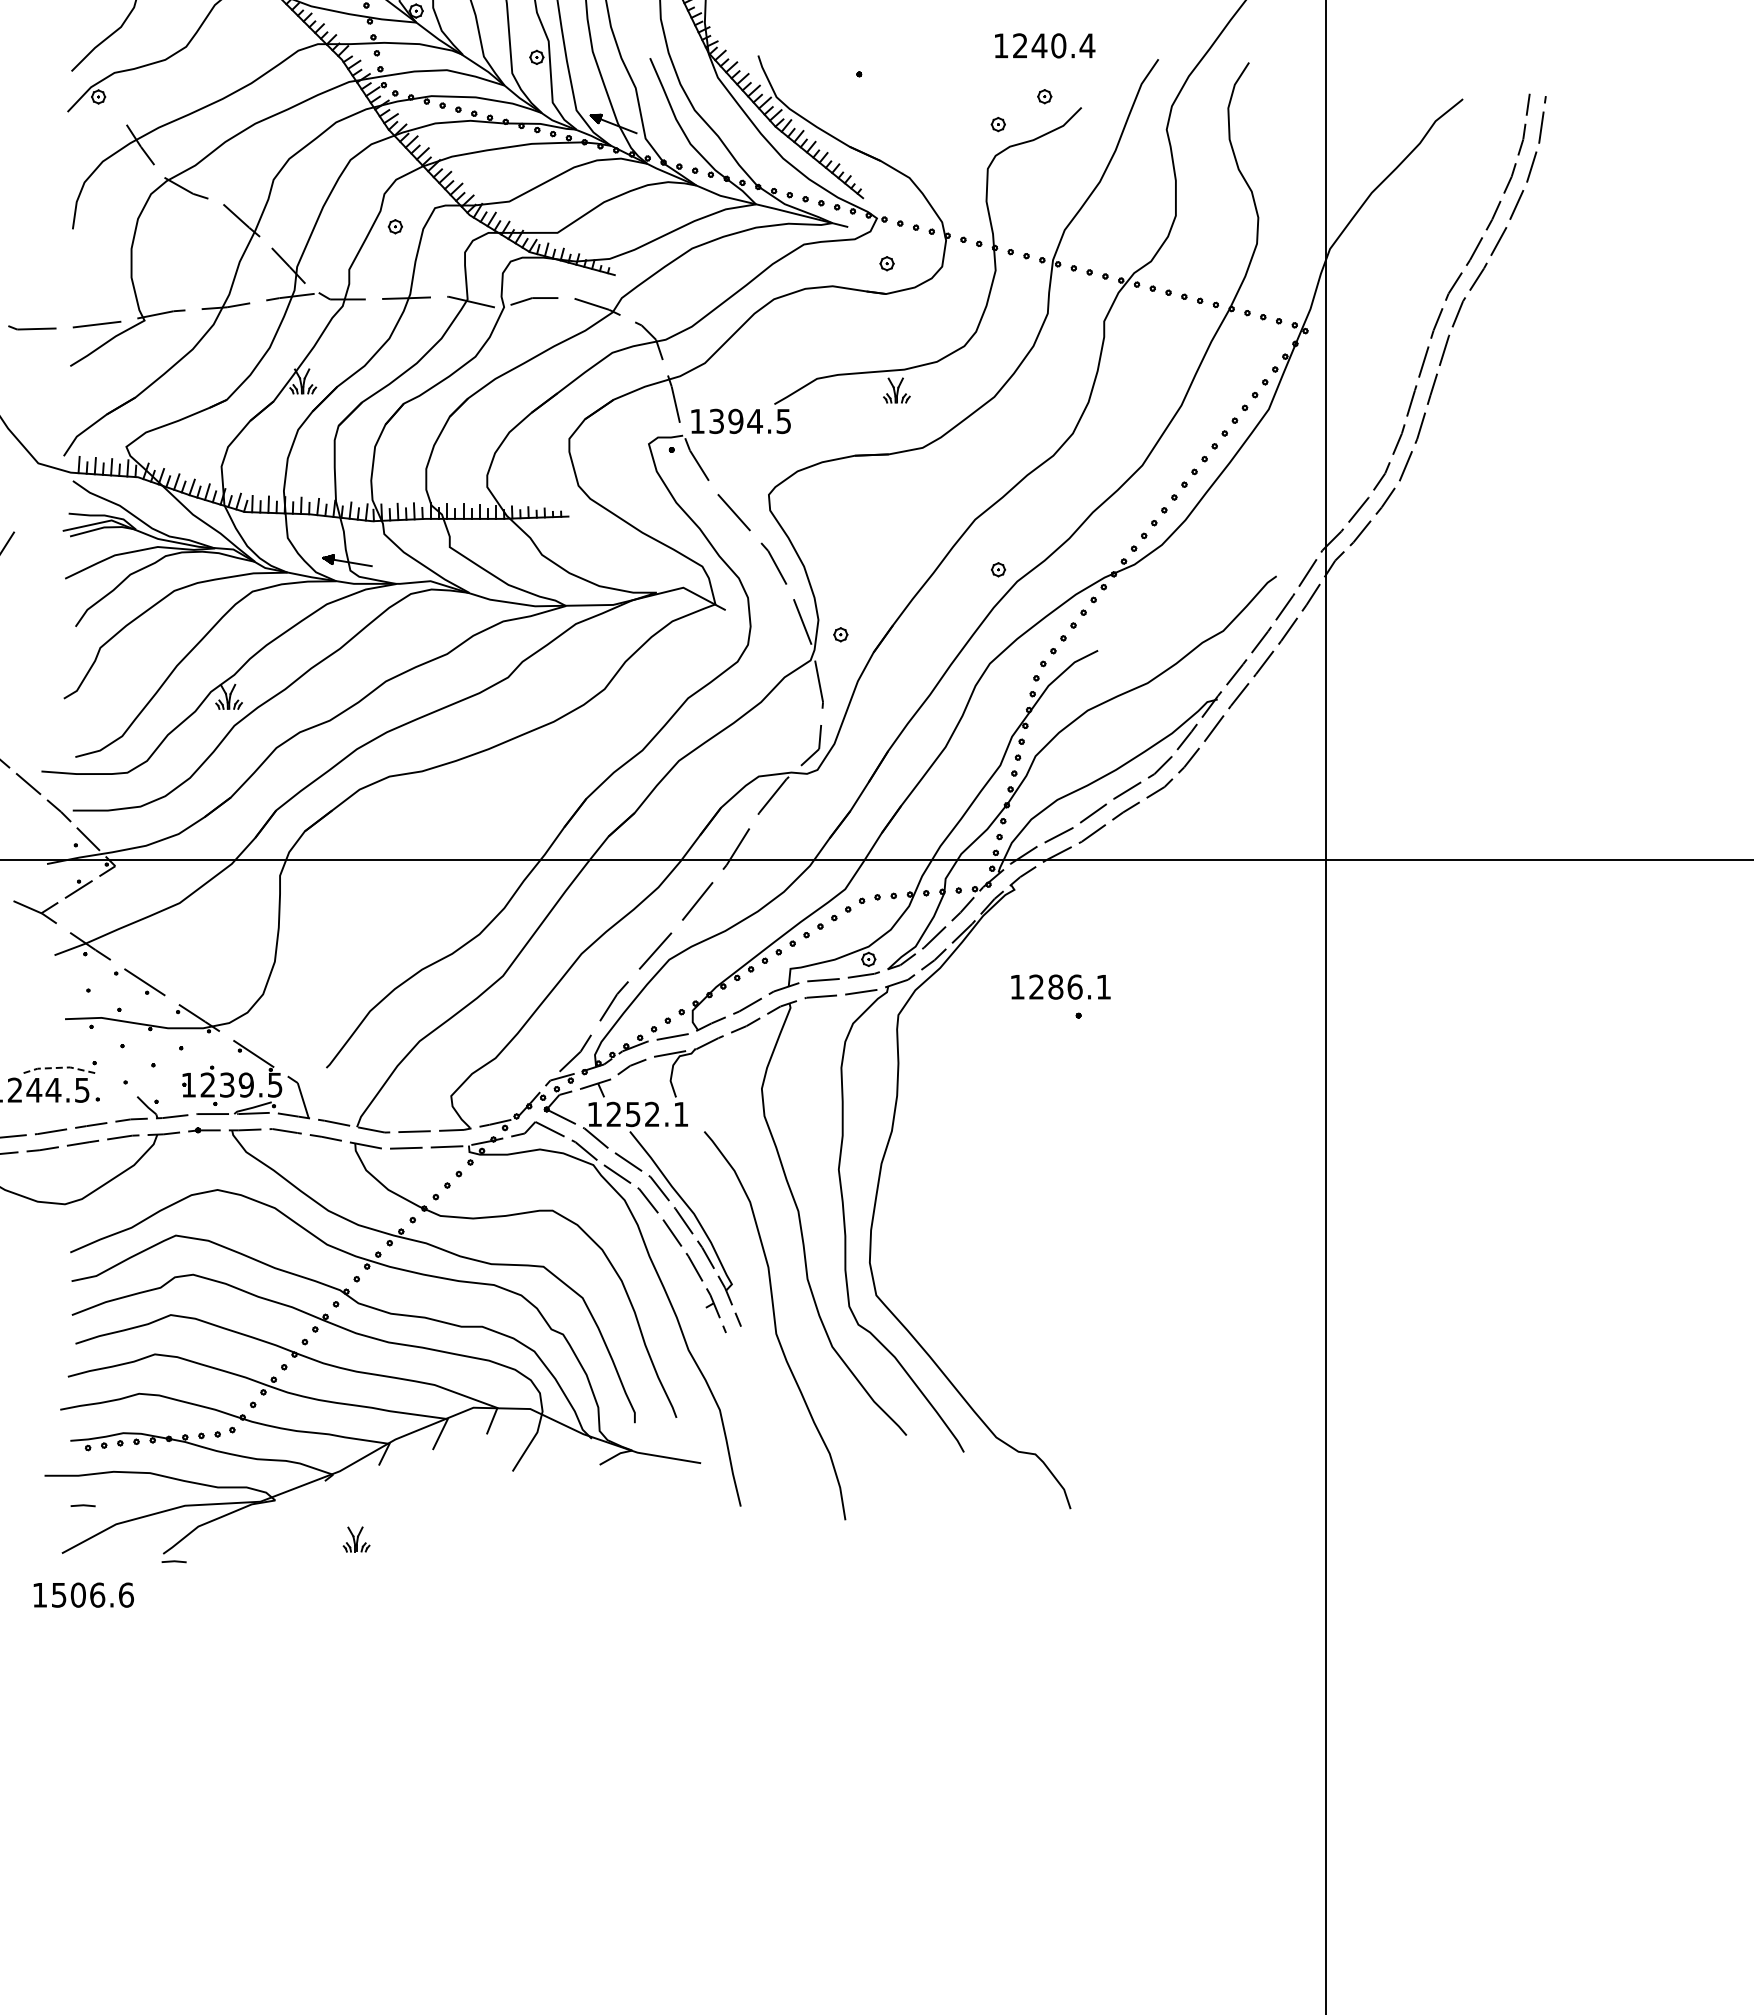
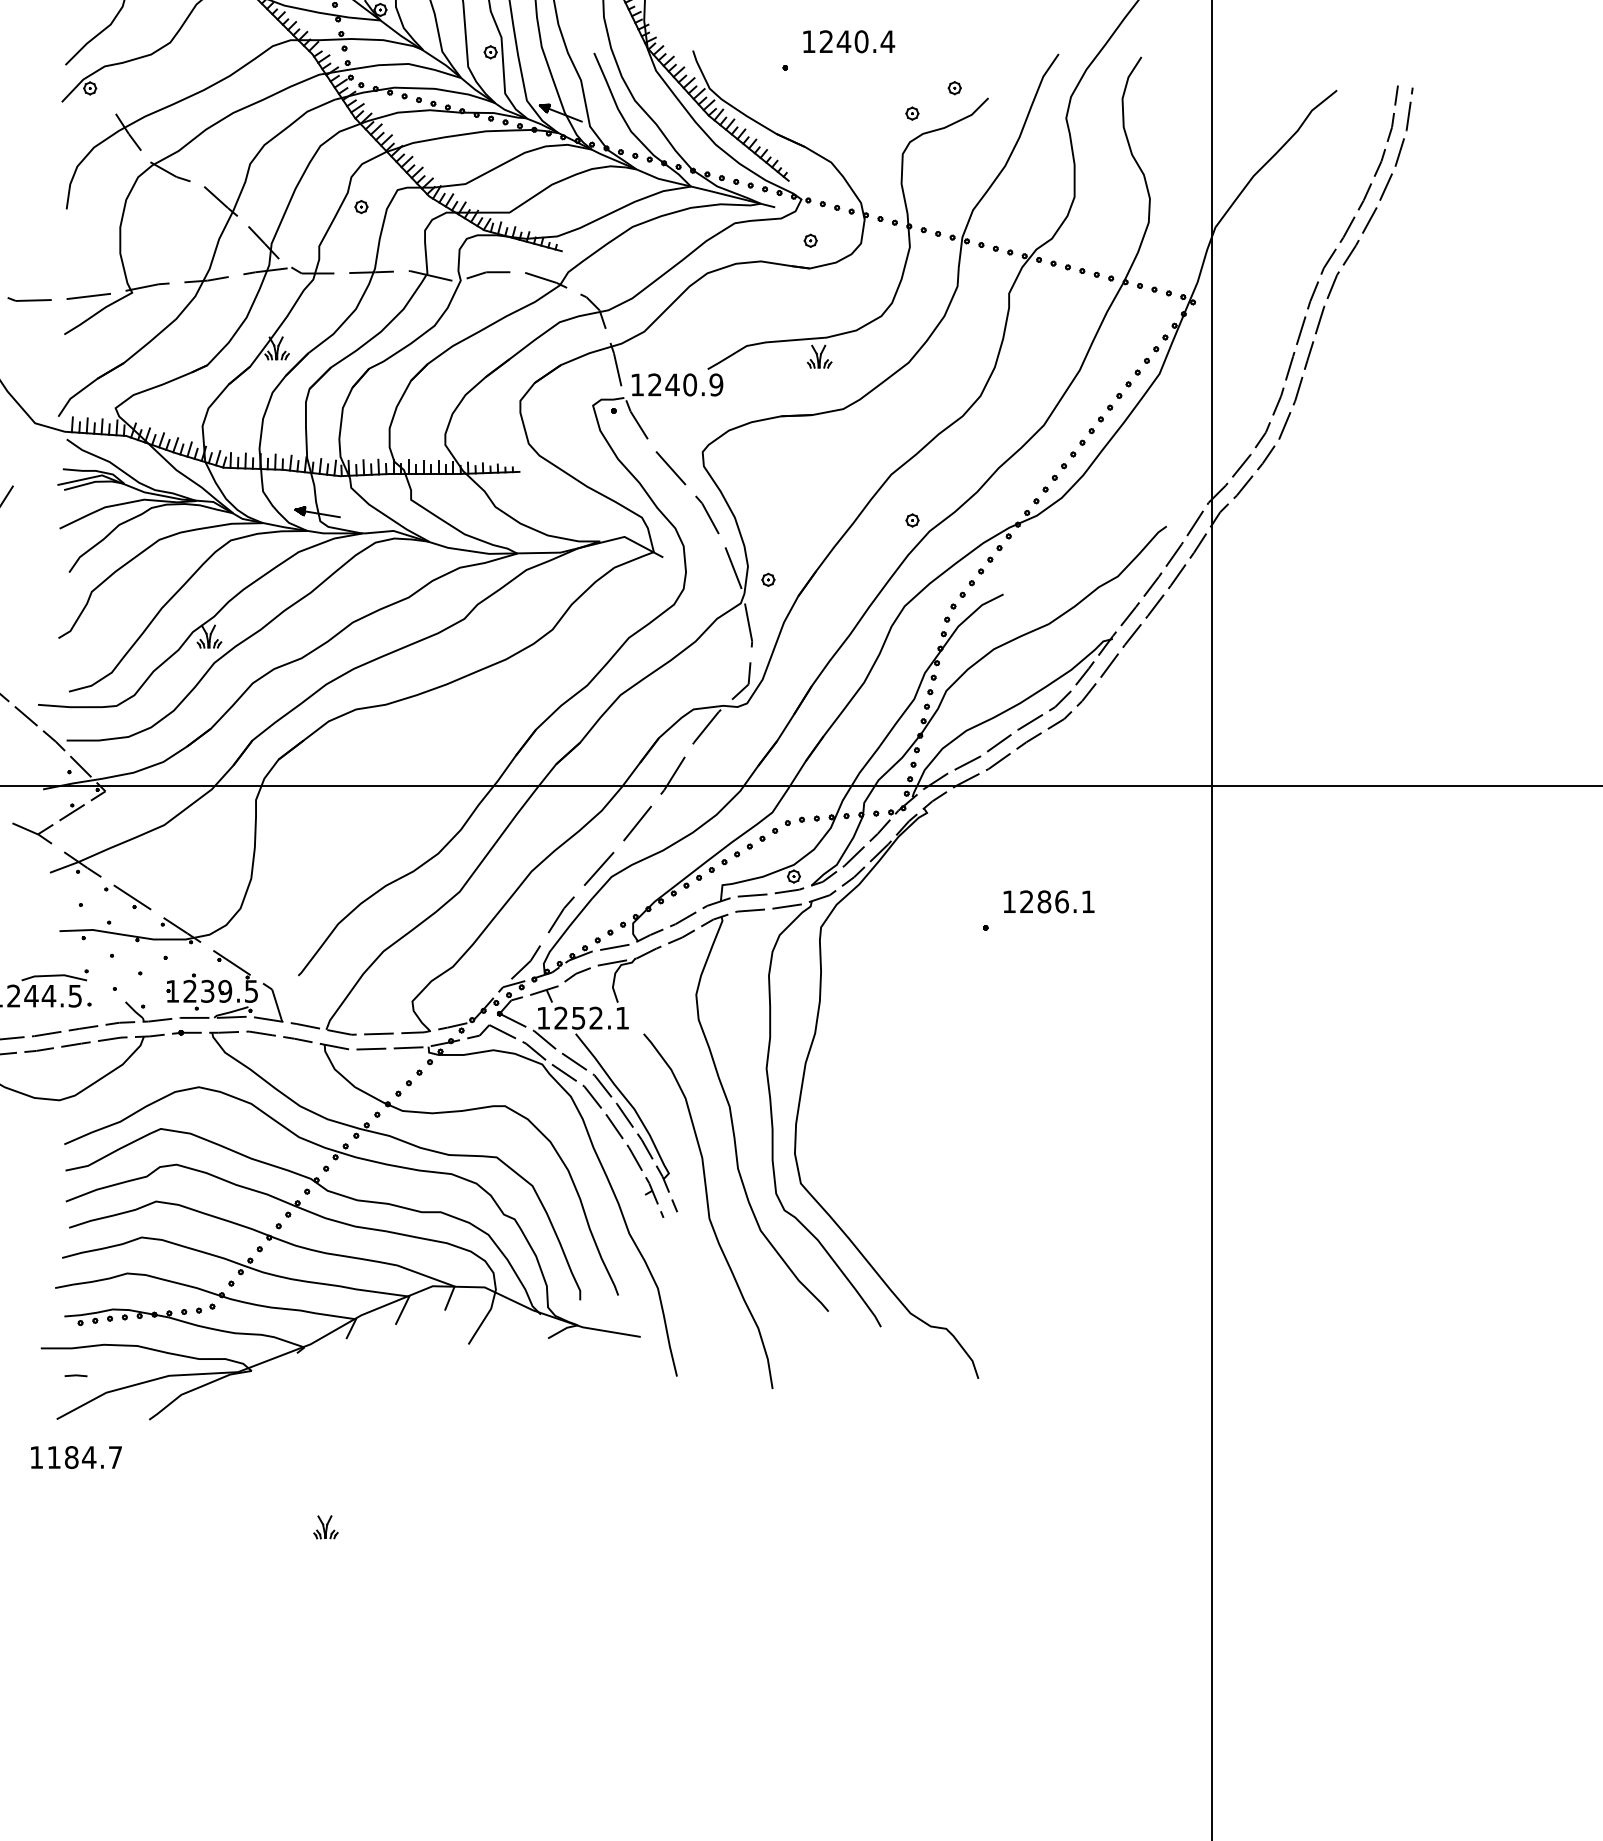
text: (1045, 45) -> (849, 41), moved
text: (750, 421) -> (685, 385), 1394.5 -> 1240.9
text: (1060, 986) -> (1048, 901), moved
line: (59, 1067) -> (54, 975), dashed -> solid
part: (356, 1539) -> (325, 1527), moved
line: (173, 1561) -> (158, 1426), removed
text: (93, 1594) -> (85, 1456), 1506.6 -> 1184.7

